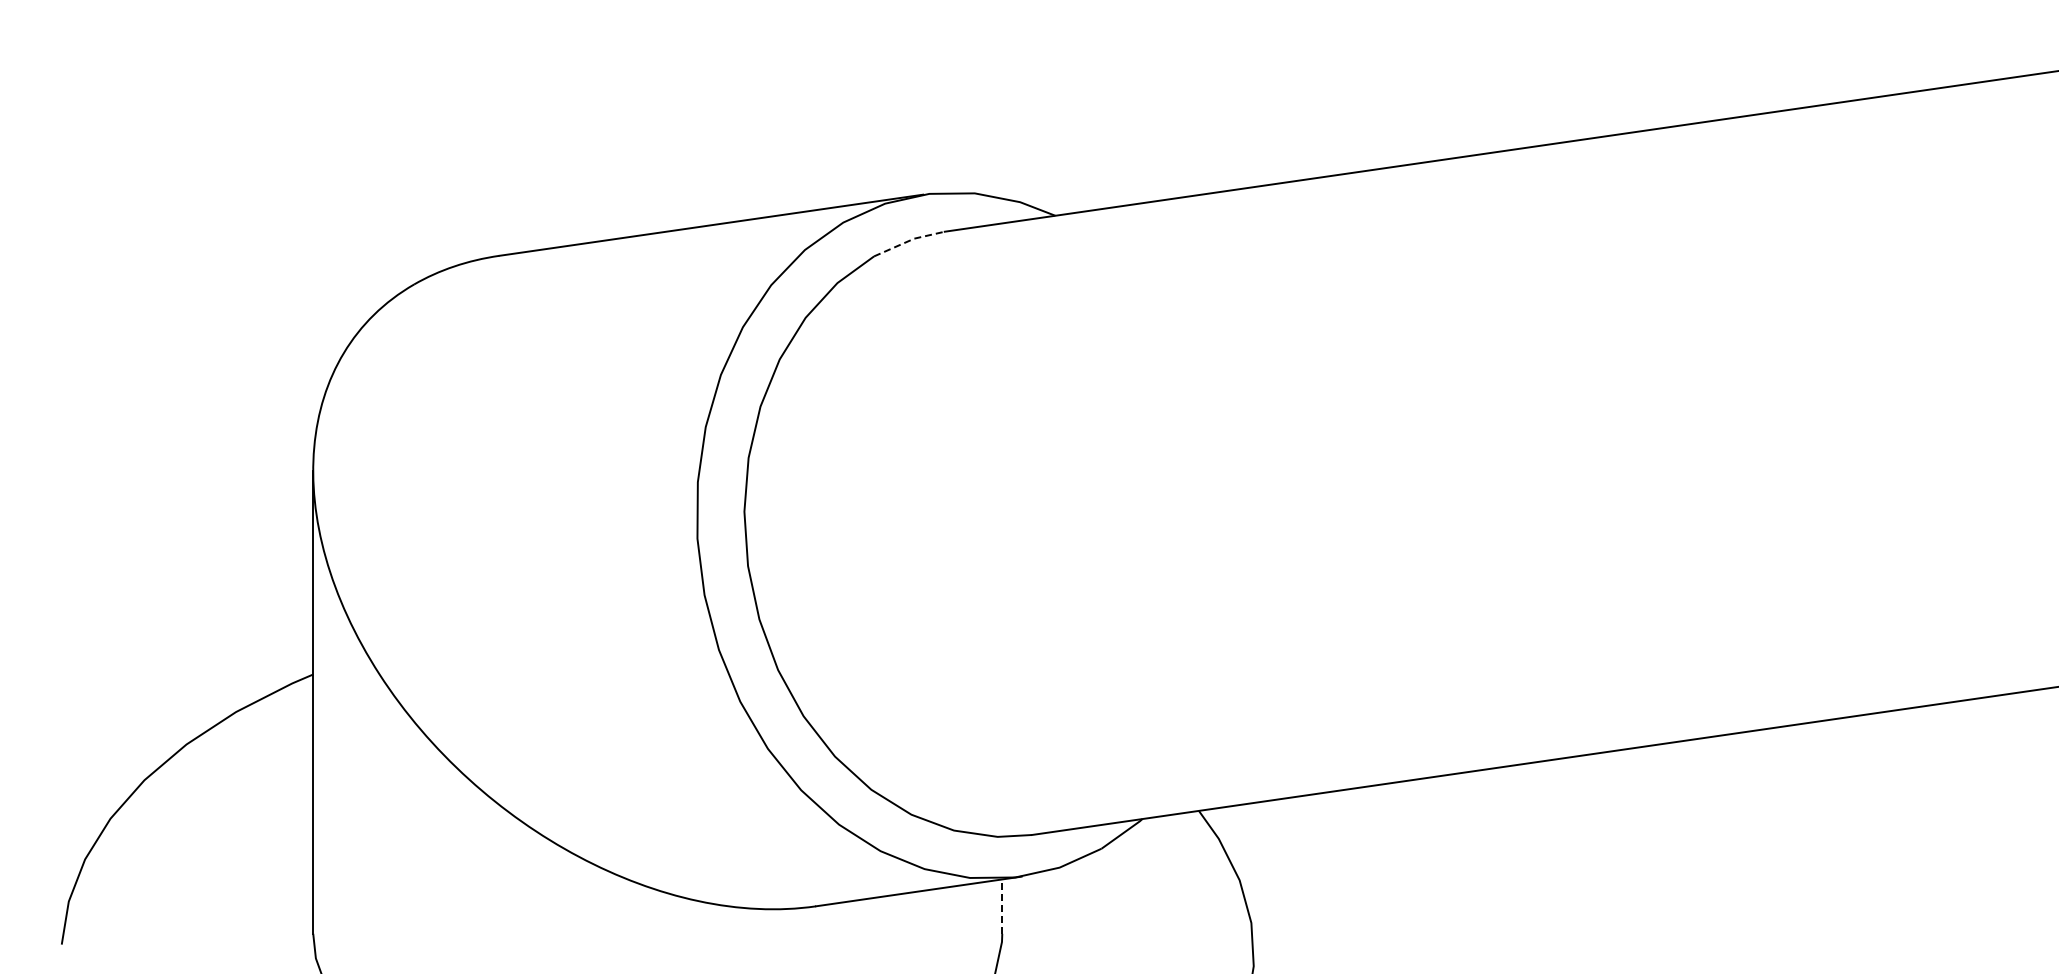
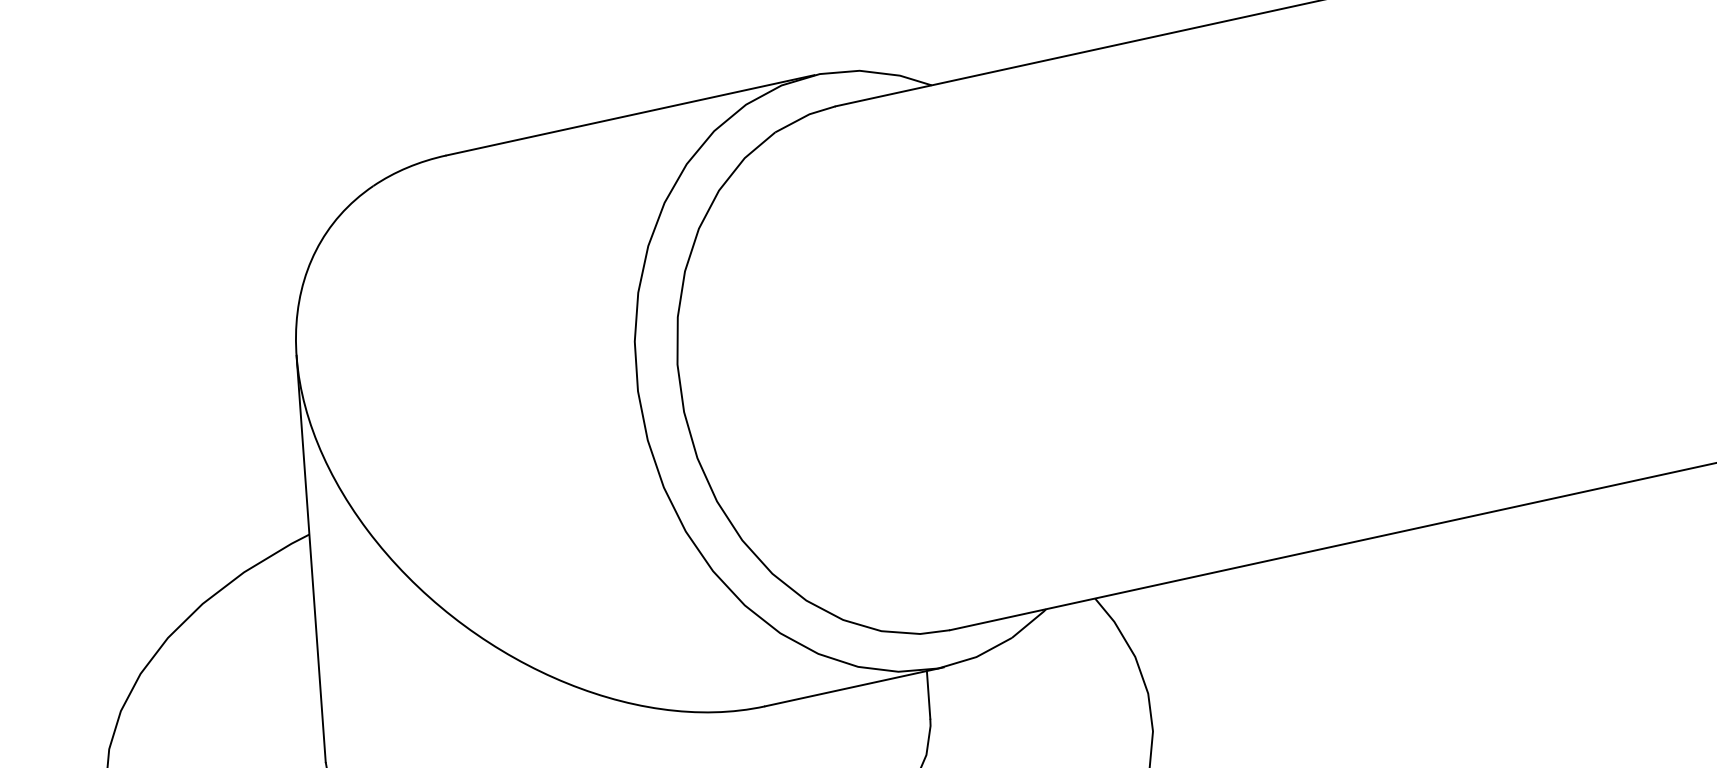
line: (909, 241) -> (805, 117), dashed -> solid
line: (1002, 906) -> (928, 694), dashed -> solid

